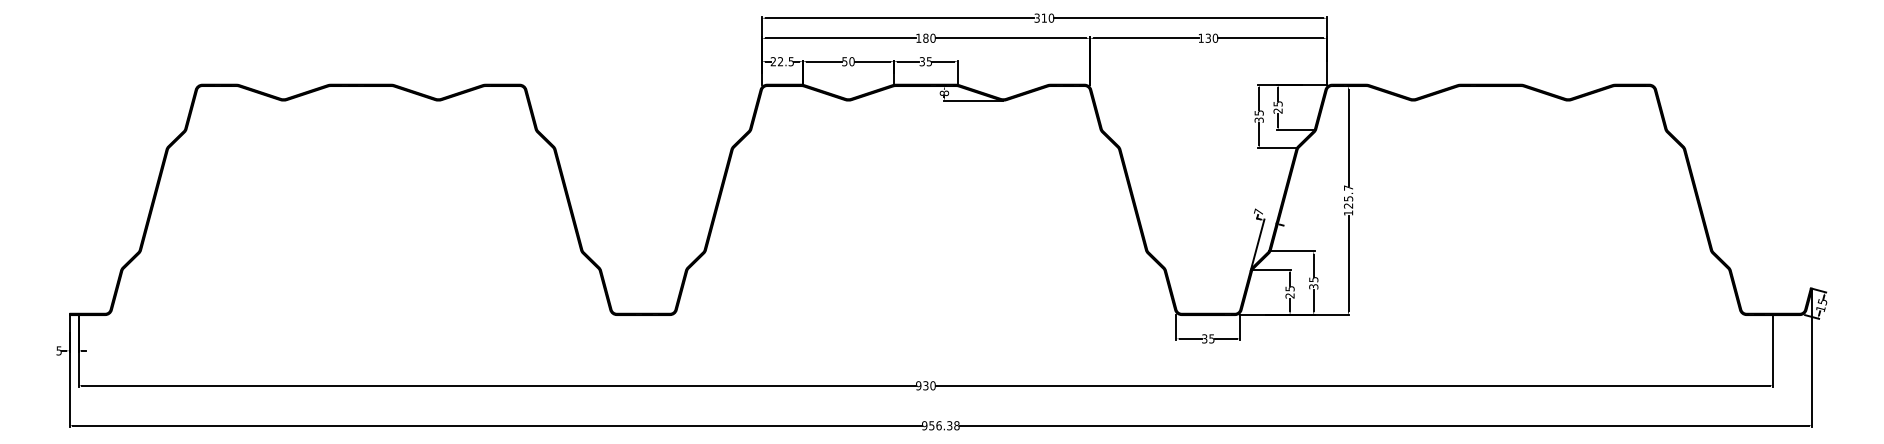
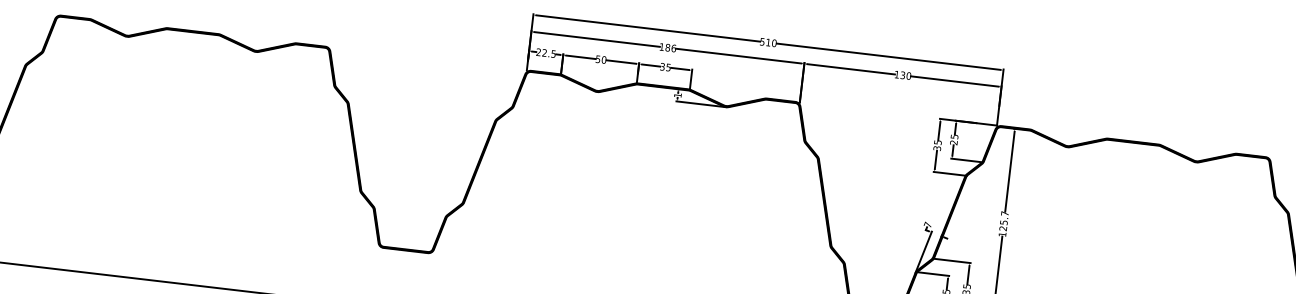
text: (1036, 17) -> (761, 41), 310 -> 510
text: (932, 37) -> (673, 47), 180 -> 186
text: (944, 93) -> (677, 95), 8 -> 1

